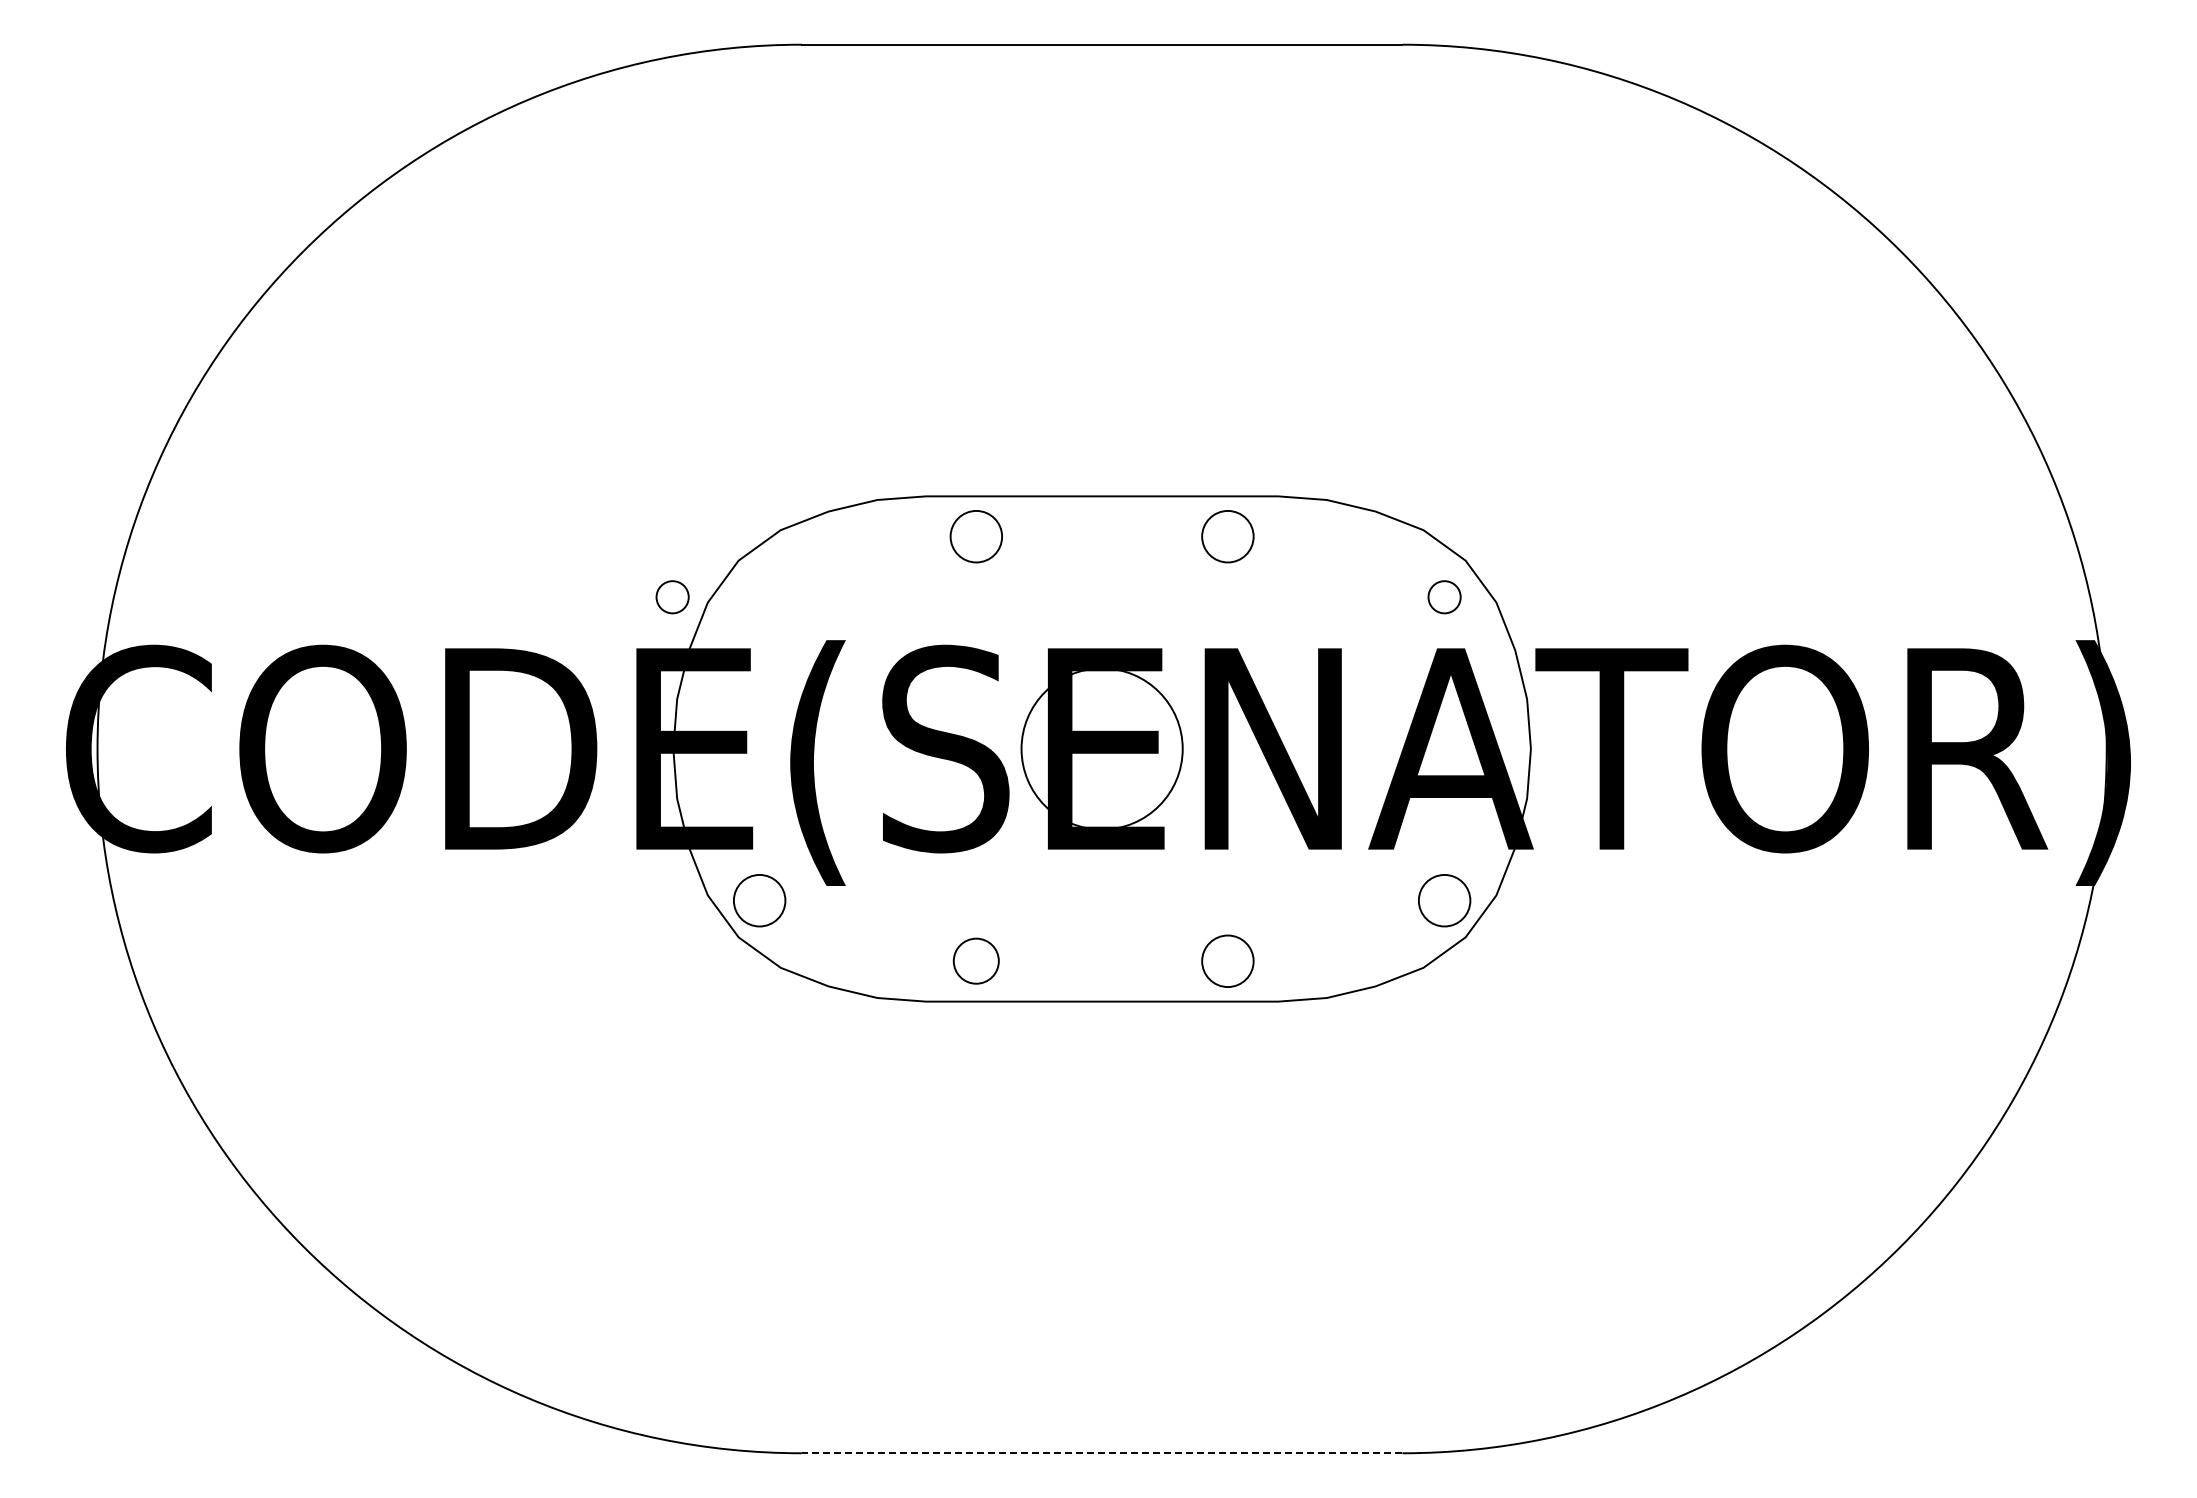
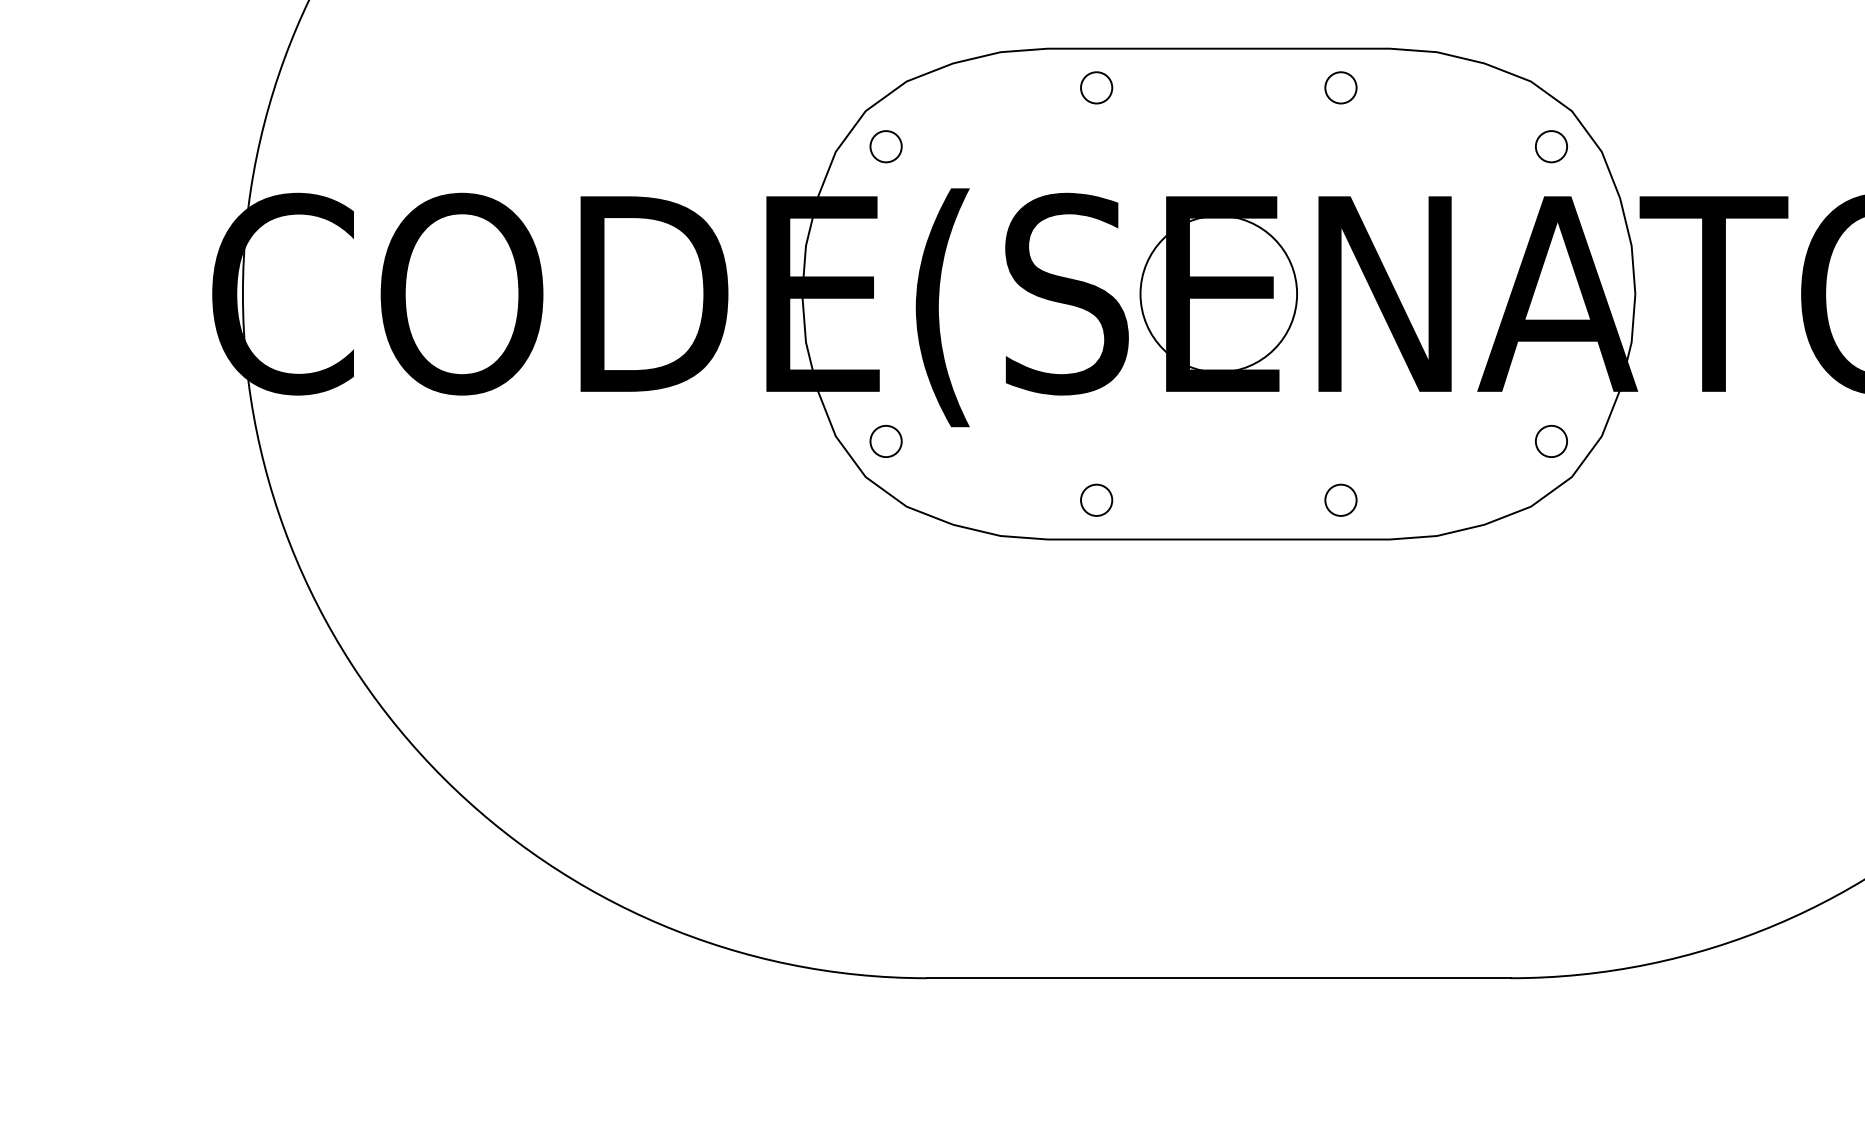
circle: (976, 536) -> (1096, 87), size x0.62
circle: (1227, 536) -> (1340, 87), size x0.62
circle: (672, 597) -> (885, 146), moved
circle: (759, 900) -> (885, 441), size x0.62
circle: (1444, 900) -> (1551, 441), size x0.62
circle: (976, 961) -> (1096, 500), size x0.71
circle: (1227, 961) -> (1340, 500), size x0.62
line: (1101, 1453) -> (1218, 978), dashed -> solid

